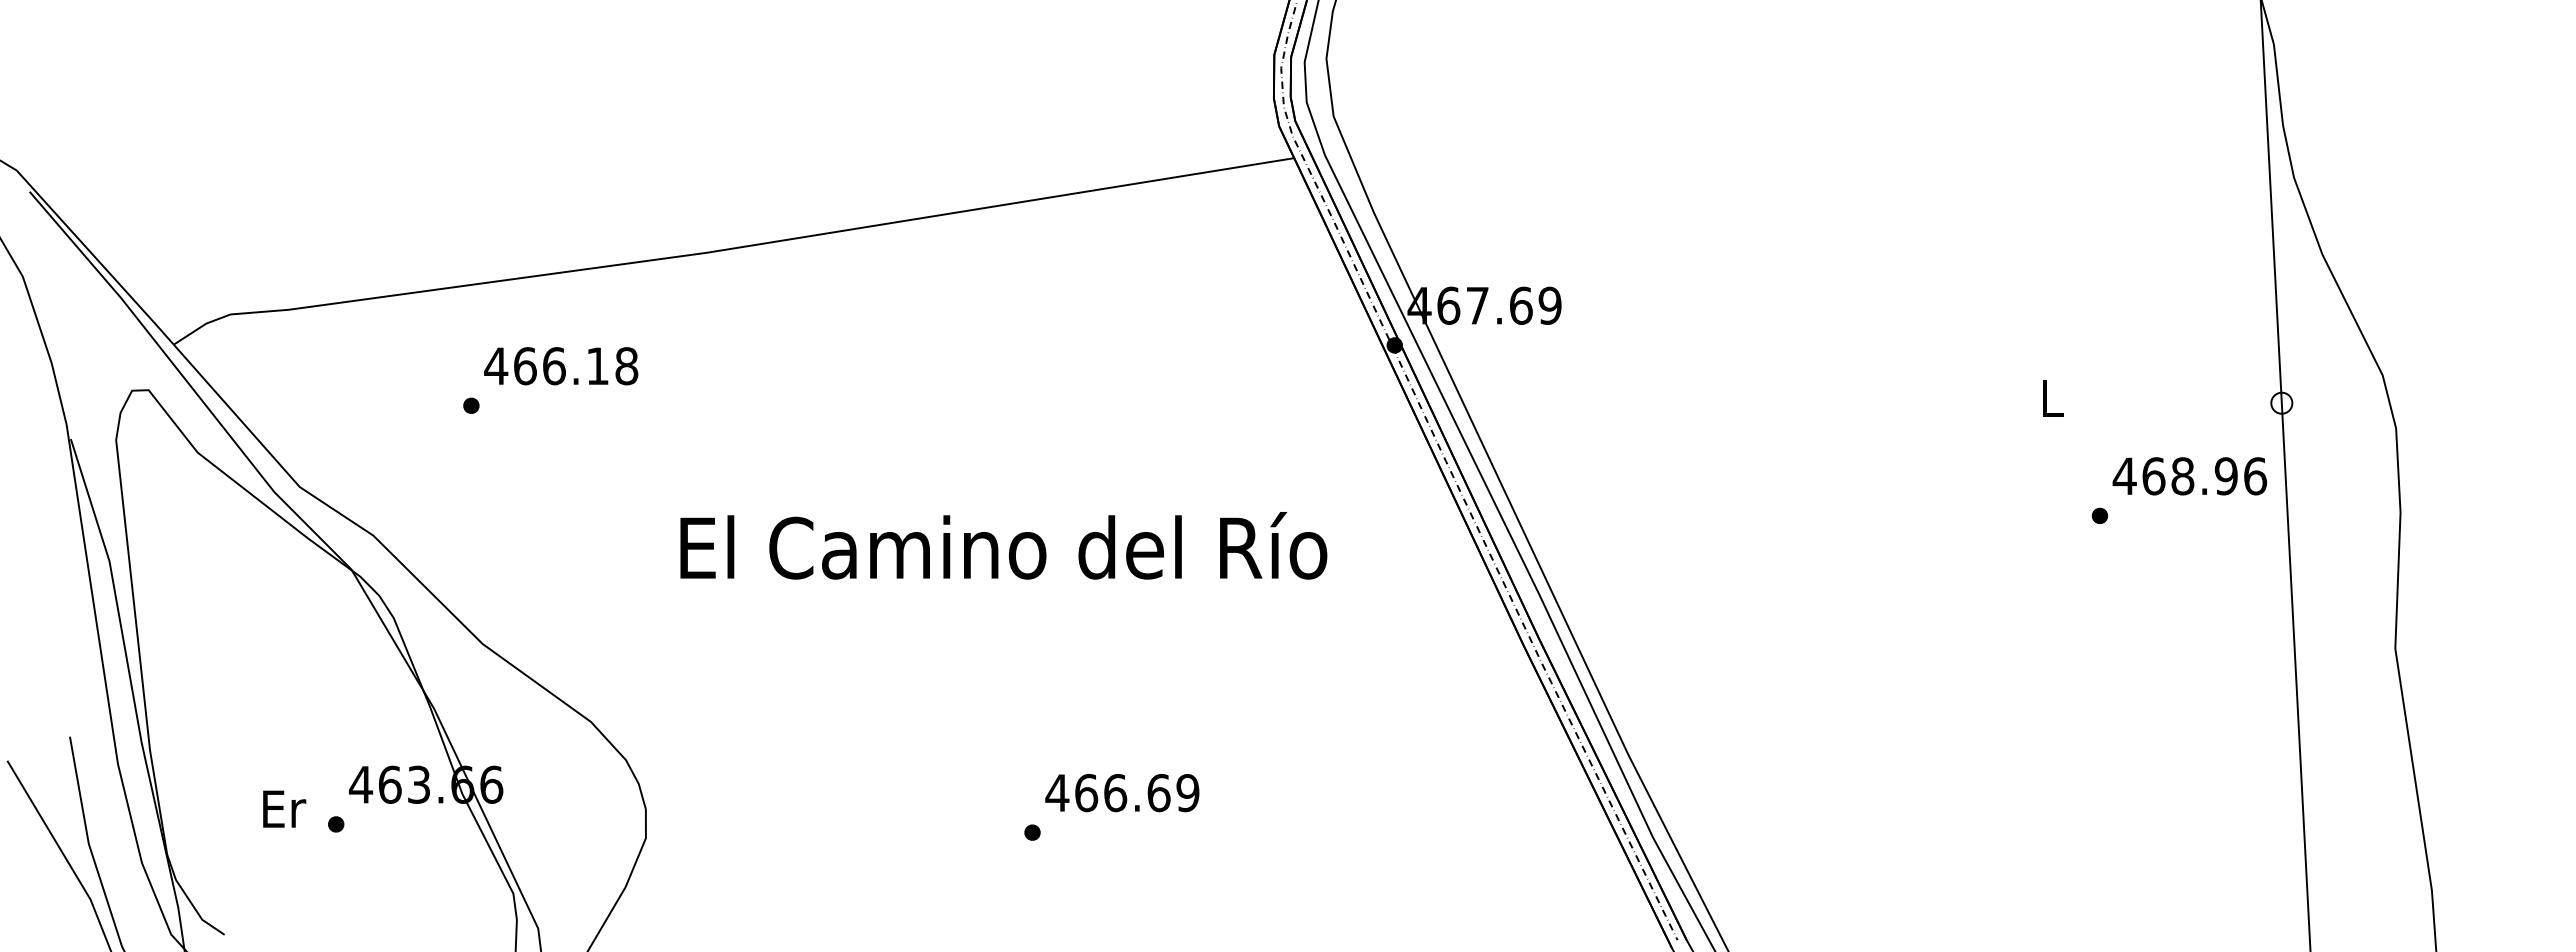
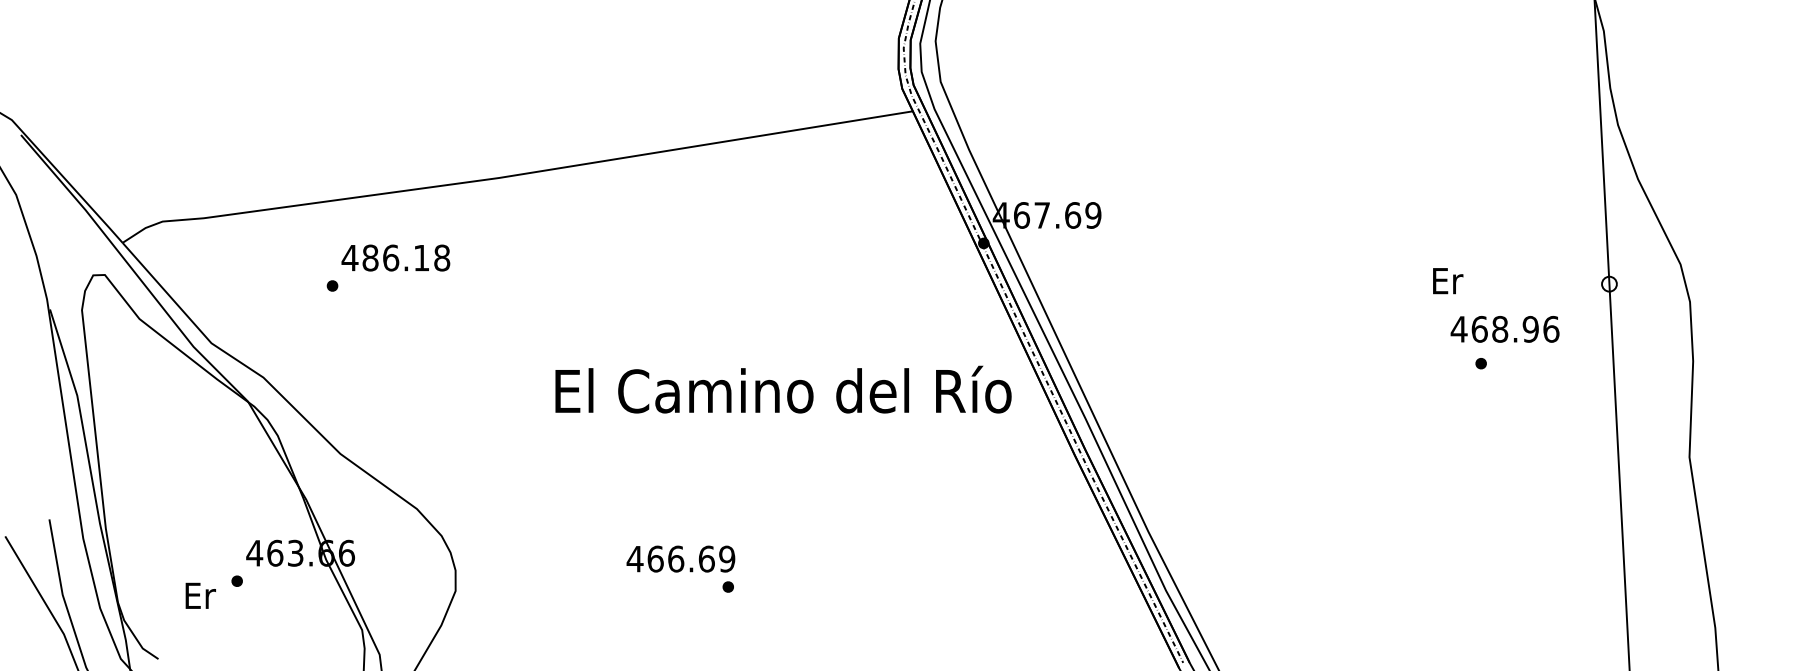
text: (525, 366) -> (370, 258), 466.18 -> 486.18
text: (2052, 398) -> (1447, 280), L -> Er
text: (2189, 476) -> (1504, 329), moved
text: (1003, 545) -> (783, 389), moved
text: (1122, 793) -> (681, 559), moved
text: (284, 808) -> (200, 595), moved

